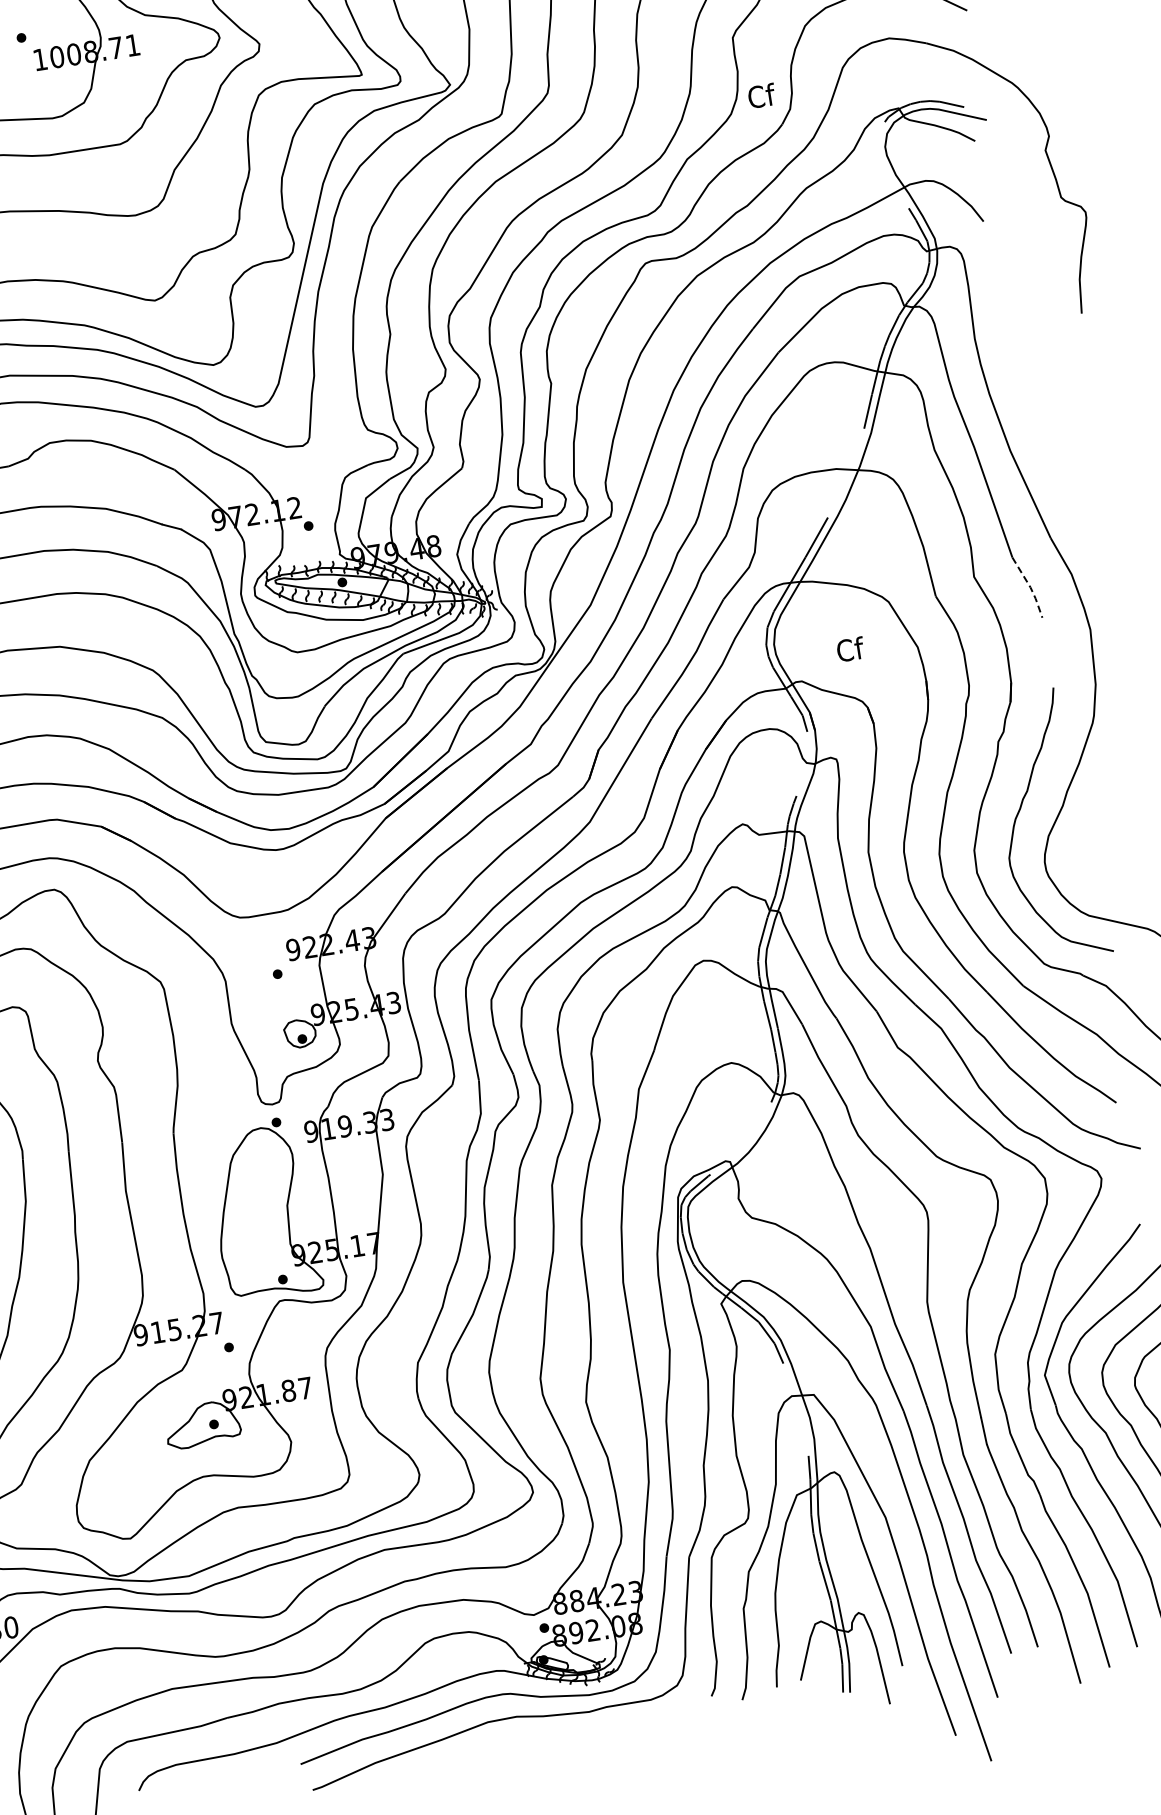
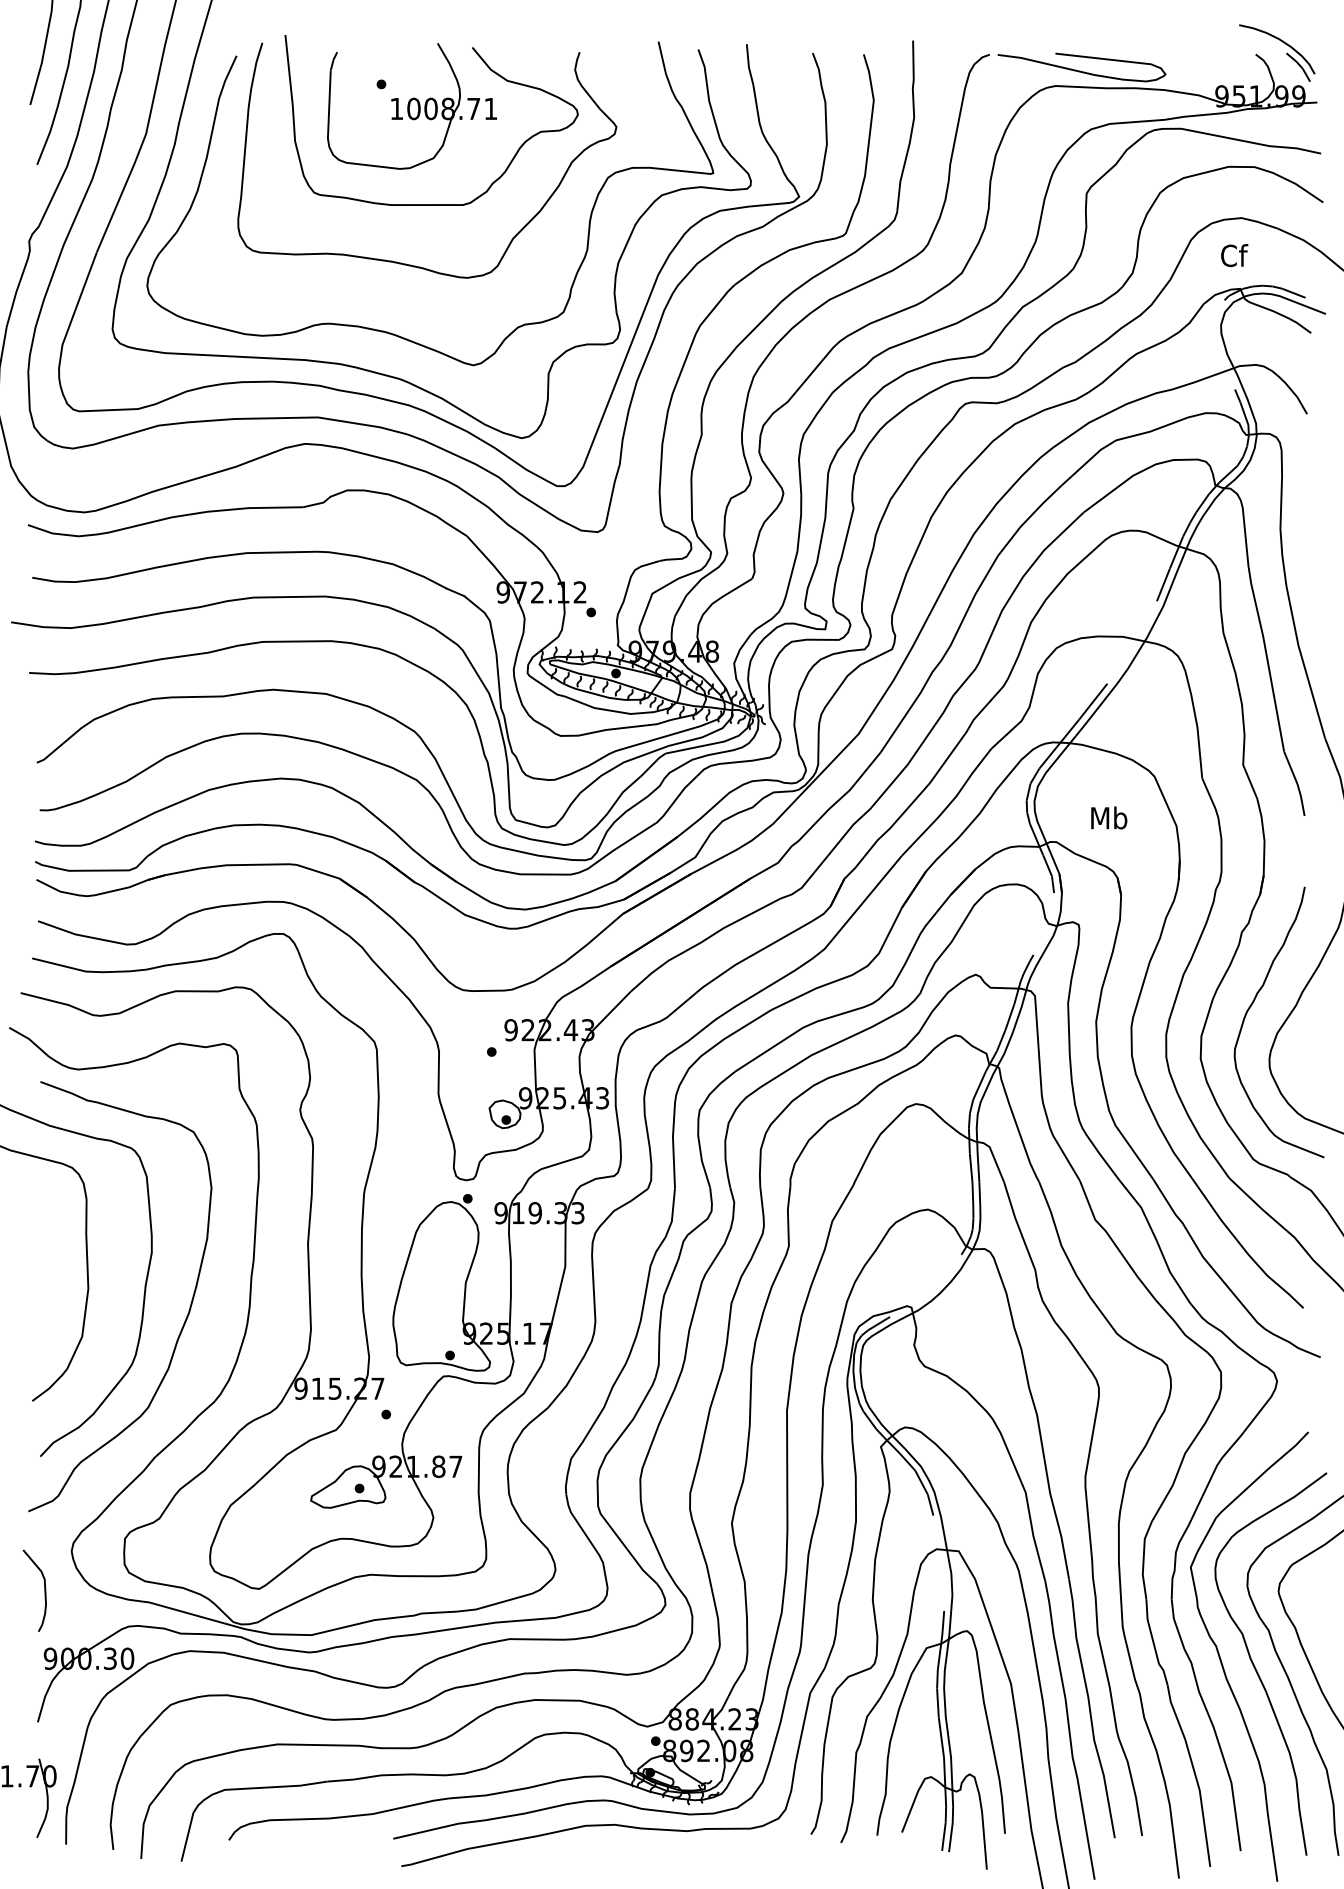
text: (761, 95) -> (1234, 255), moved
line: (1030, 587) -> (1297, 784), dashed -> solid
text: (850, 649) -> (1109, 817), Cf -> Mb

